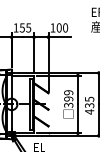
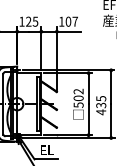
text: (22, 27) -> (28, 21), 155 -> 125
text: (64, 27) -> (74, 21), 100 -> 107
text: (68, 98) -> (78, 97), 399 -> 502

